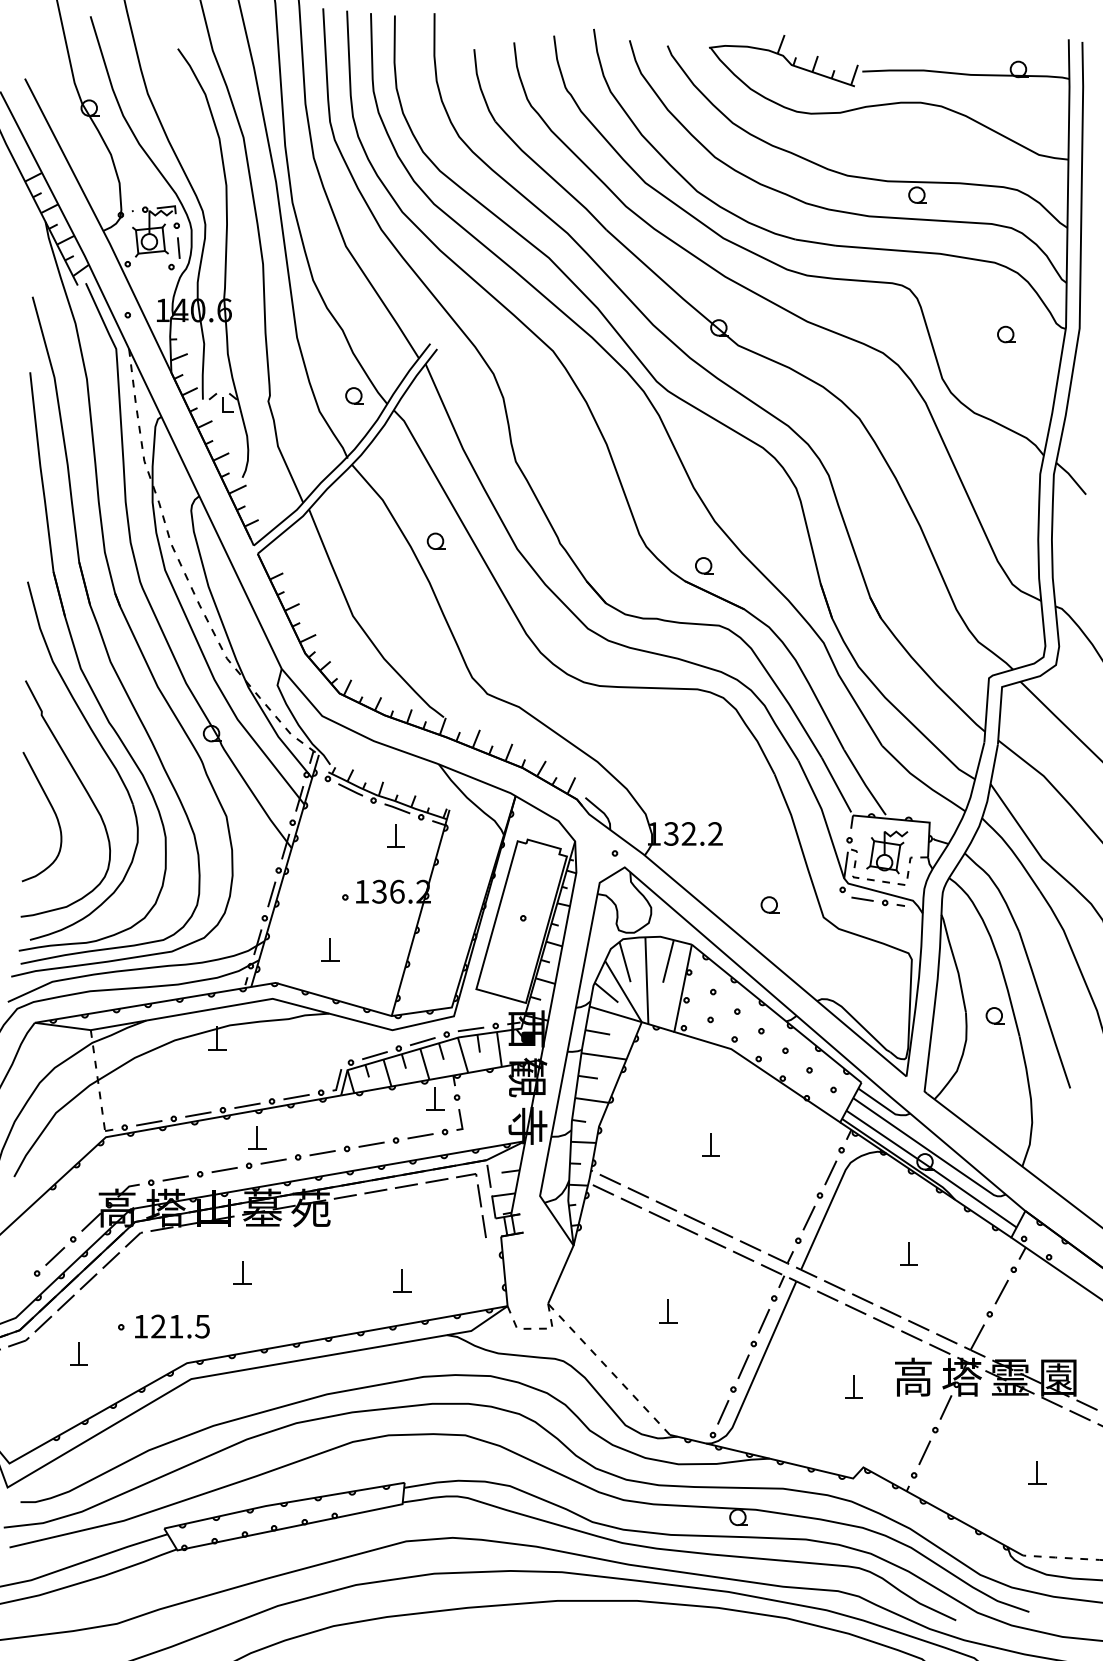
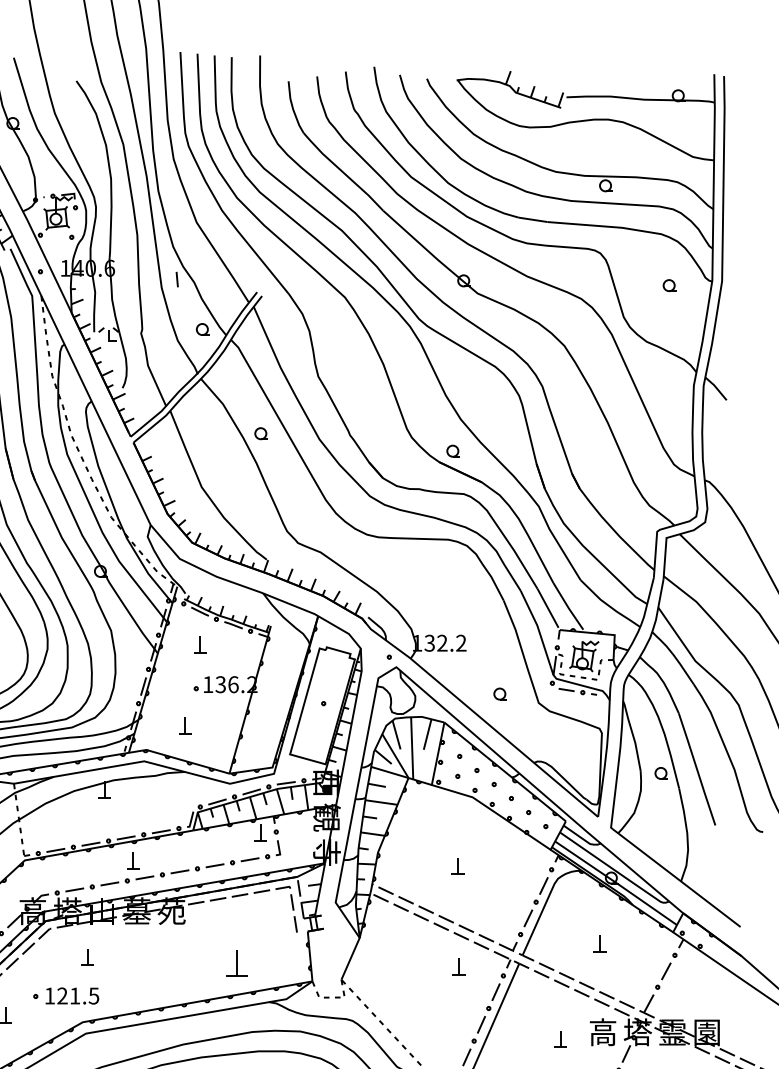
line: (178, 247) -> (177, 279), moved
part: (395, 835) -> (199, 644), moved
part: (242, 1272) -> (87, 957), moved
part: (402, 1280) -> (237, 963), size x1.6
part: (668, 1311) -> (459, 966), moved

